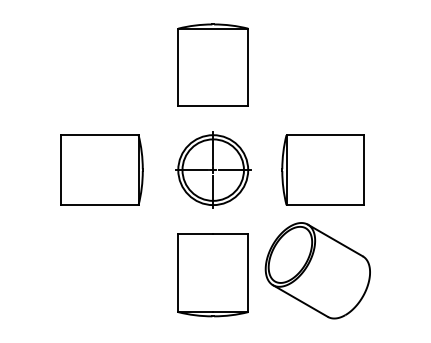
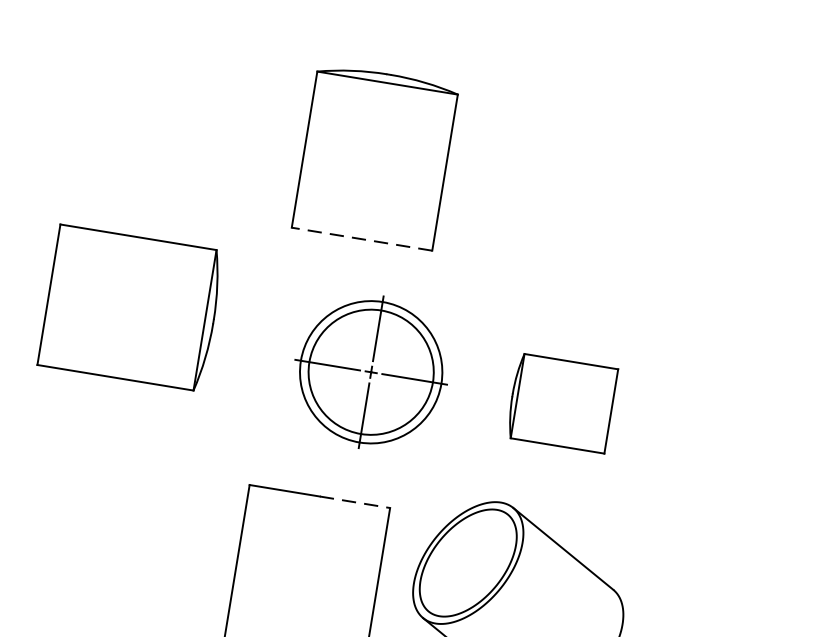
line: (213, 106) -> (362, 239), solid -> dashed
part: (101, 169) -> (130, 306), moved
part: (213, 169) -> (371, 371), moved
part: (322, 169) -> (560, 401), size x0.6
line: (231, 234) -> (356, 502), solid -> dashed

